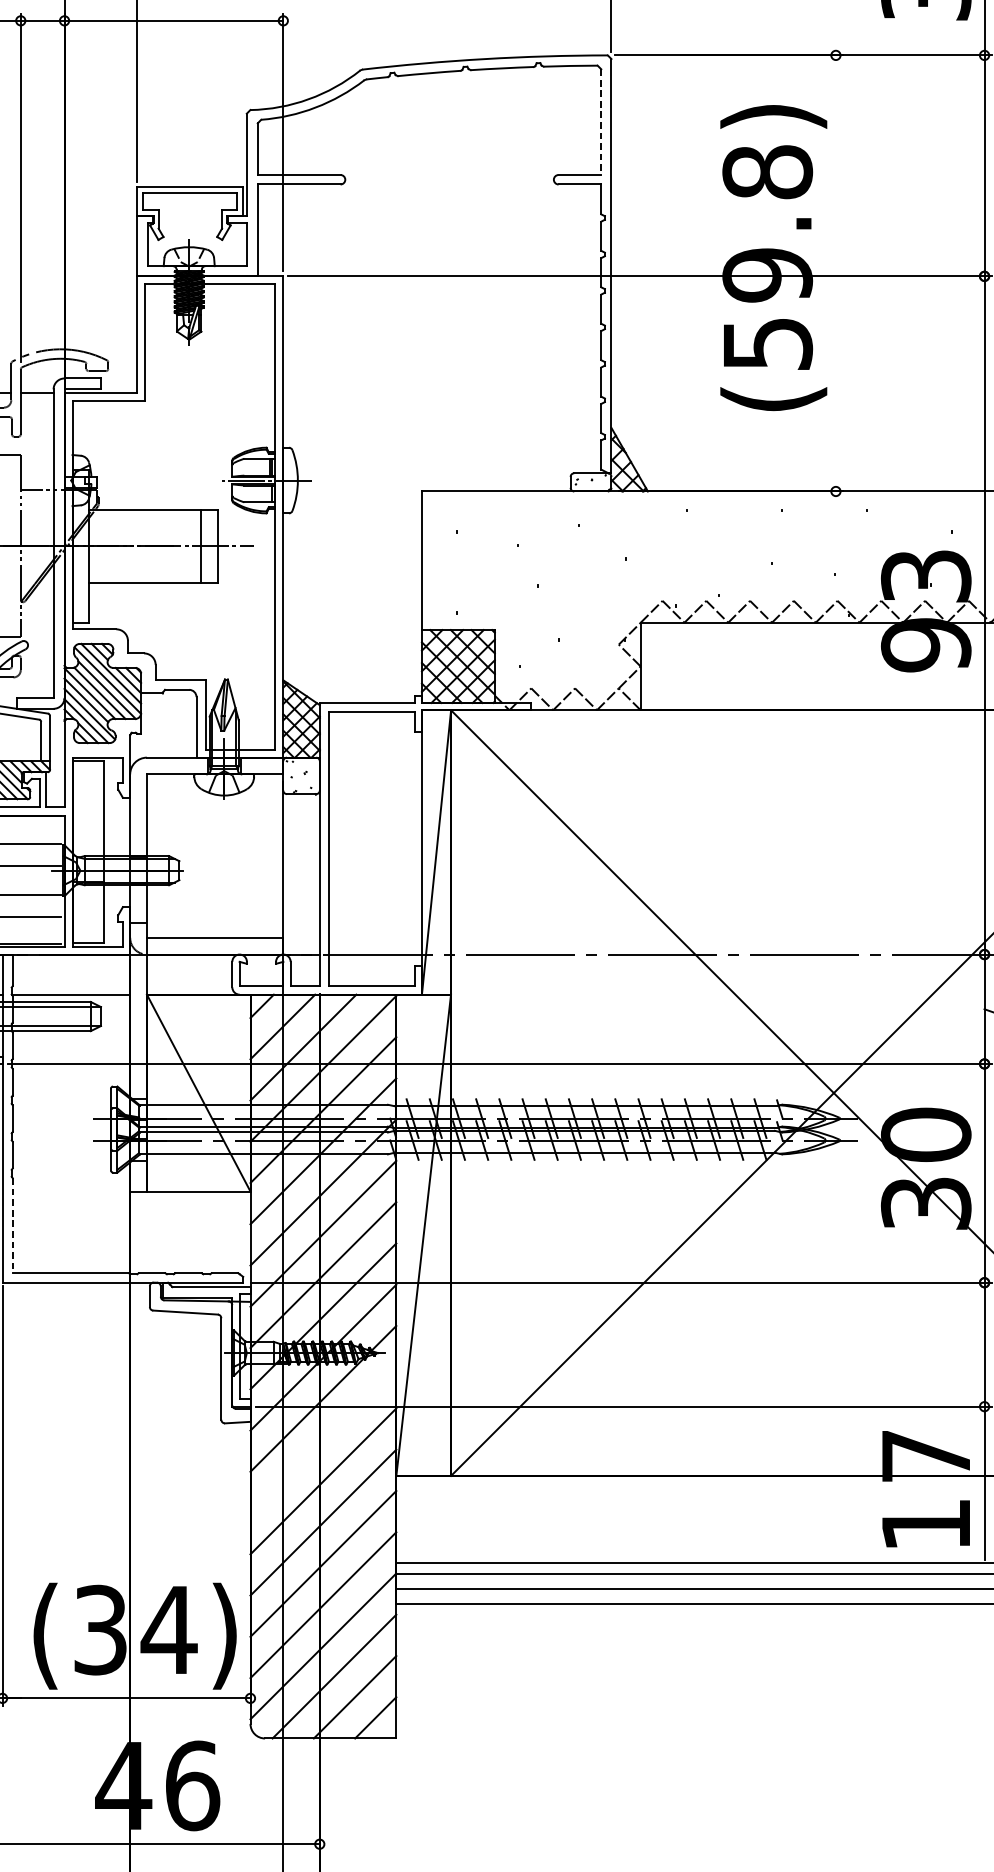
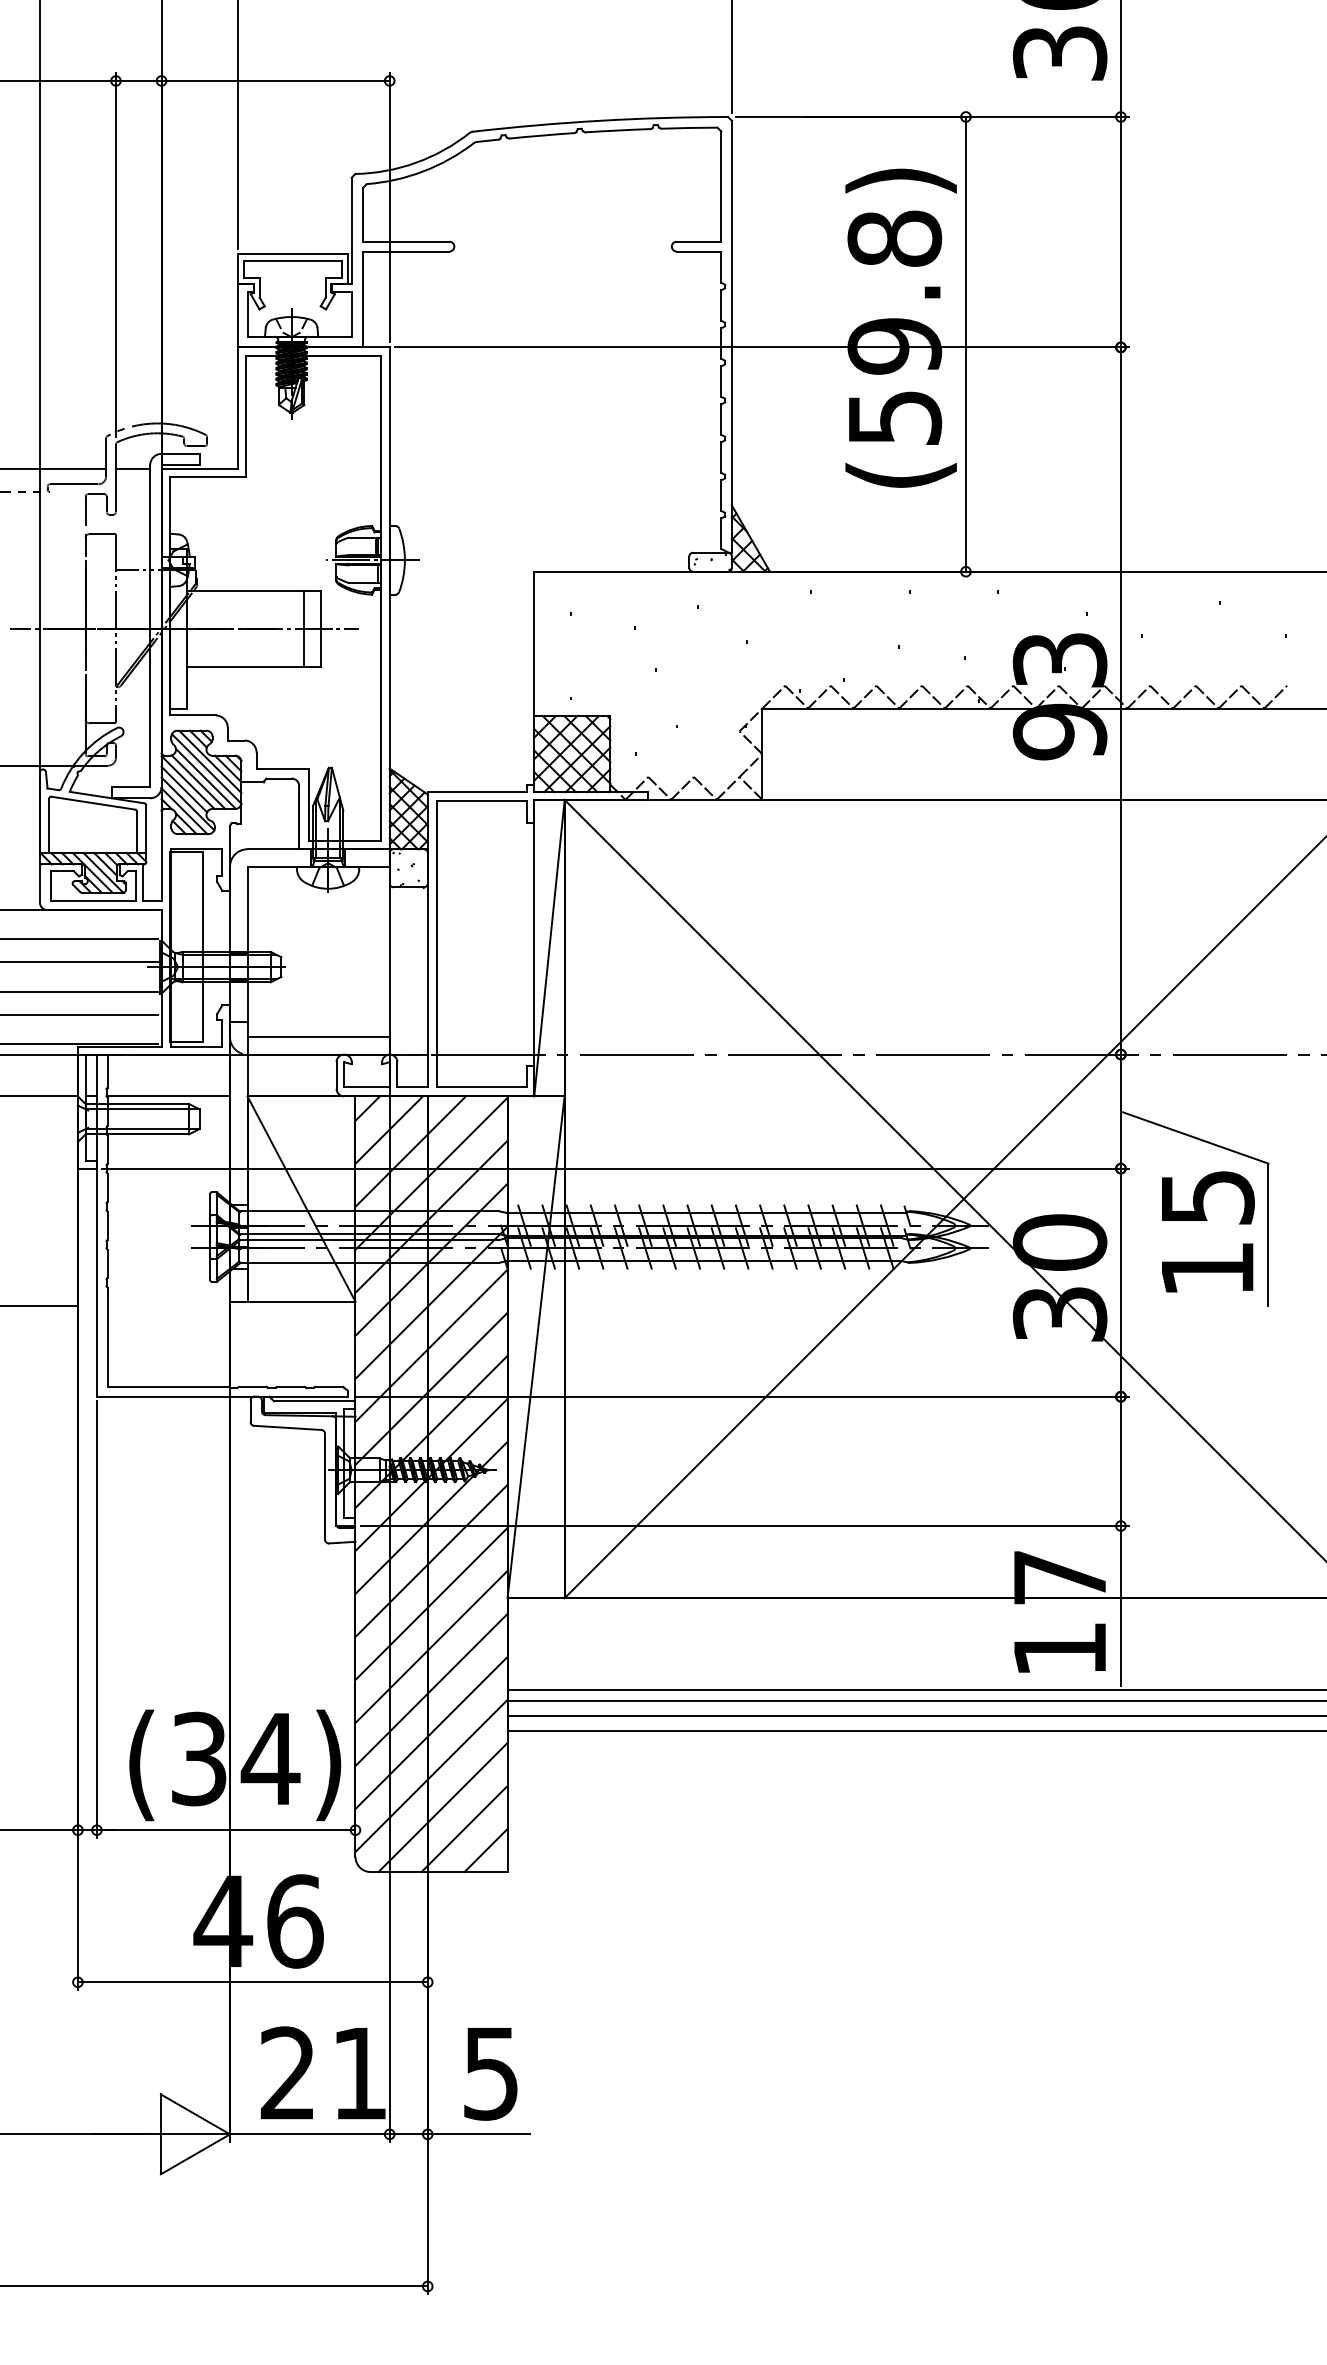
line: (601, 123) -> (721, 187), dashed -> solid
line: (835, 272) -> (965, 343), added
line: (12, 1225) -> (107, 1337), dashed -> solid
line: (323, 1439) -> (431, 1560), added

